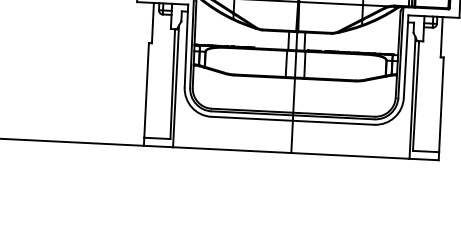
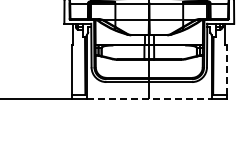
line: (440, 104) -> (226, 69), solid -> dashed
line: (291, 153) -> (149, 99), solid -> dashed

